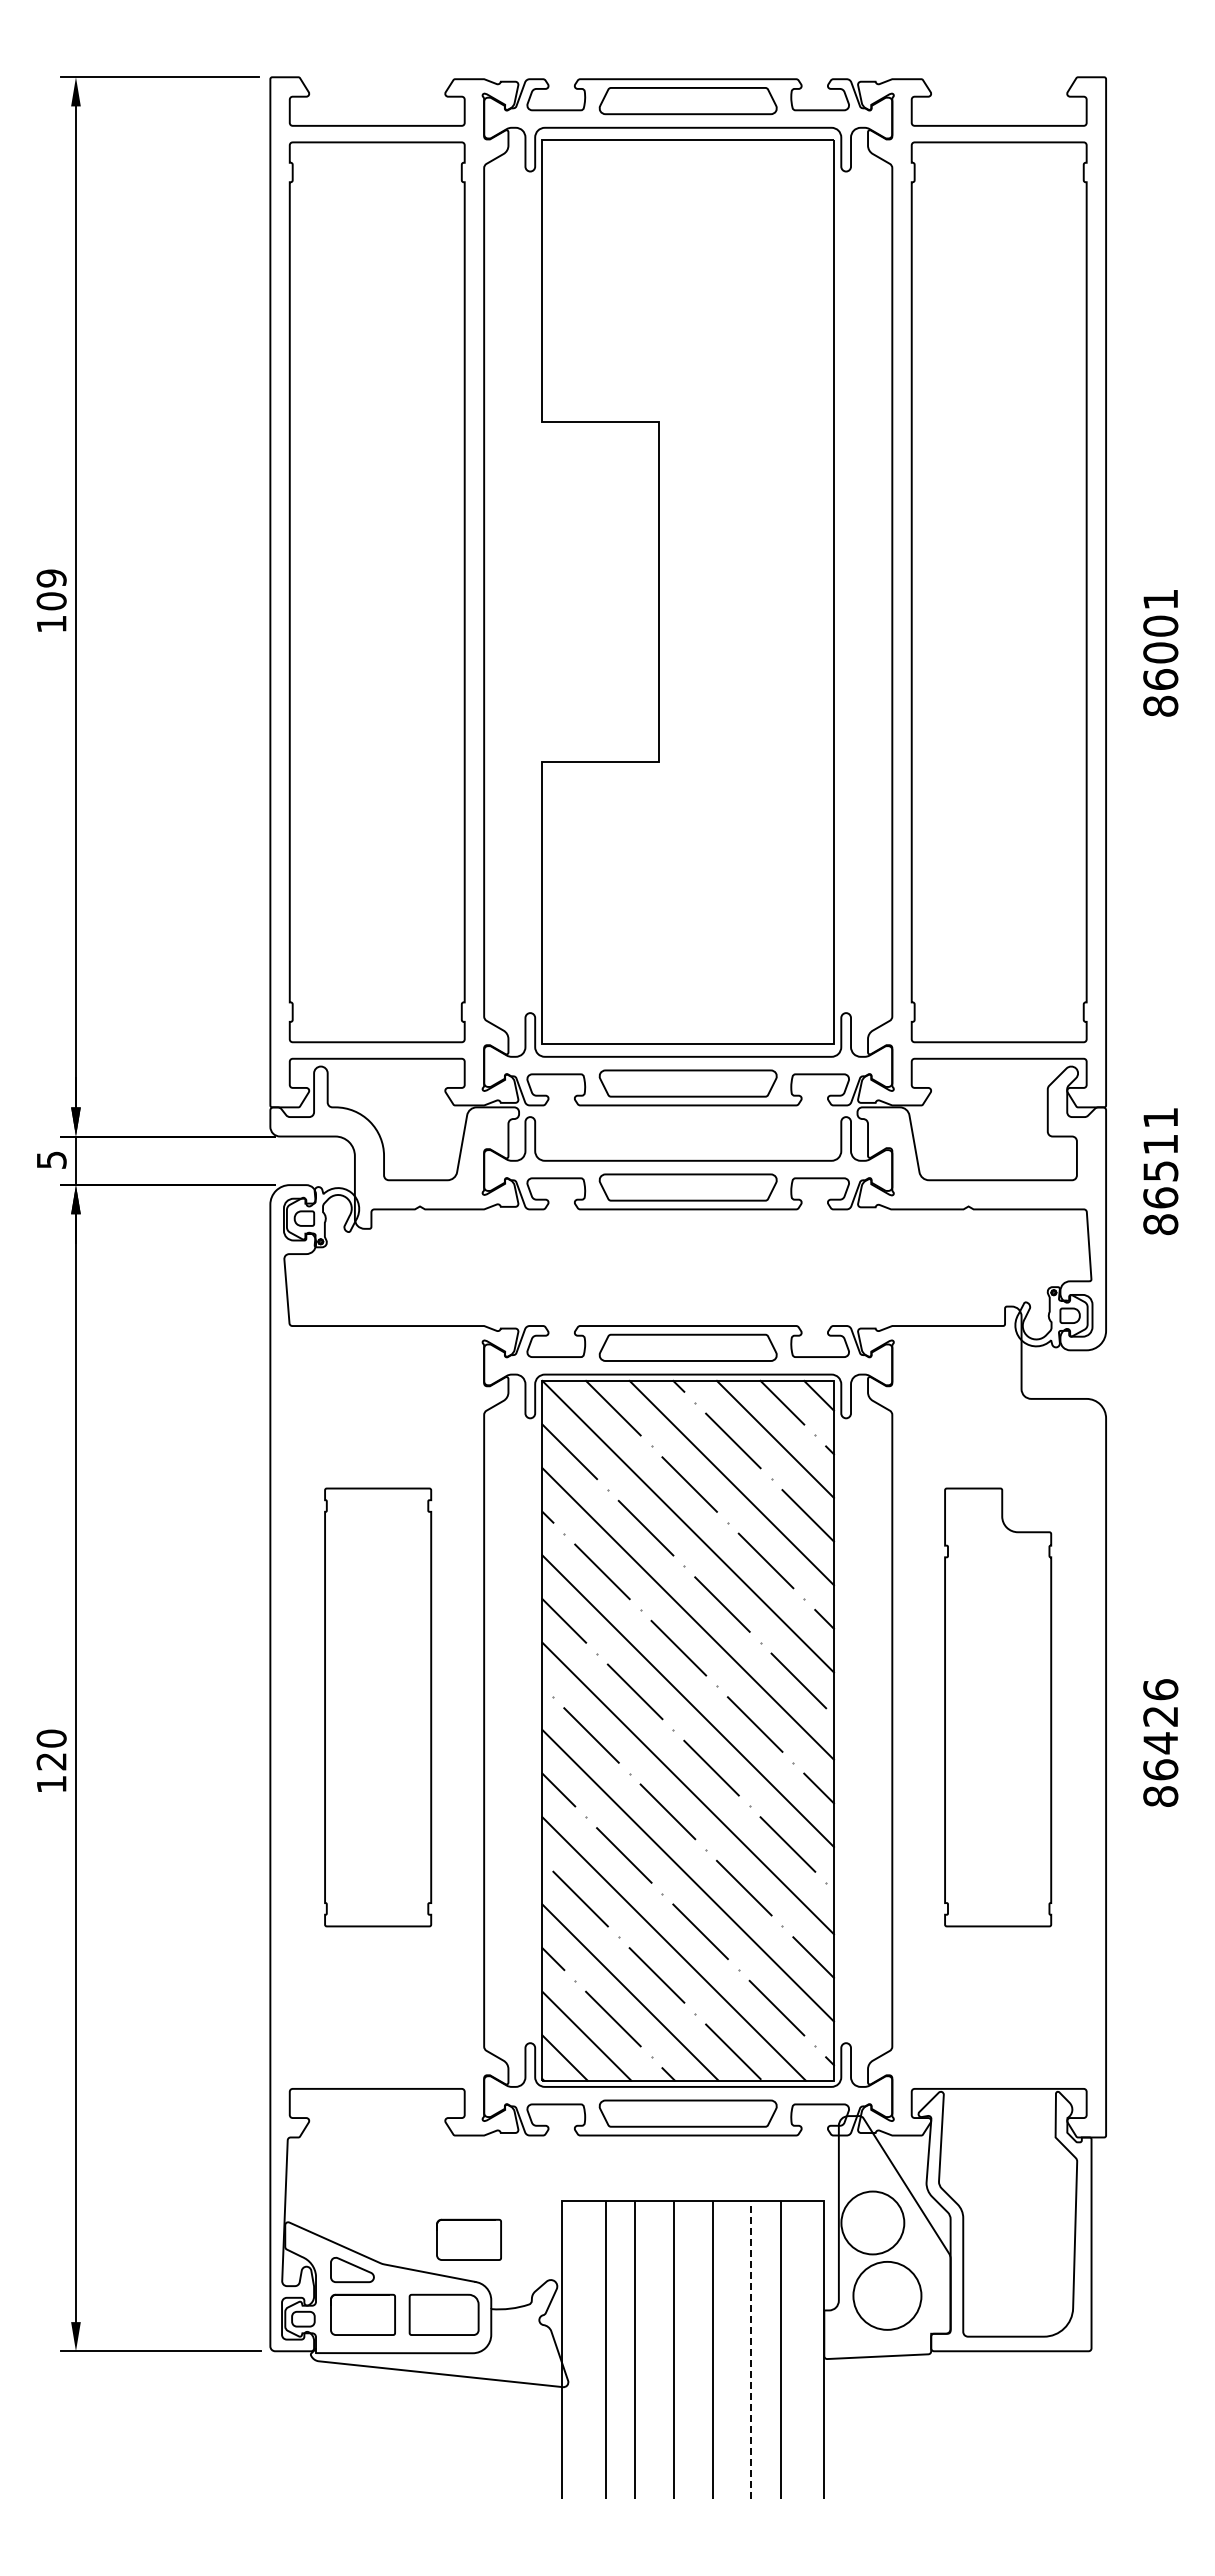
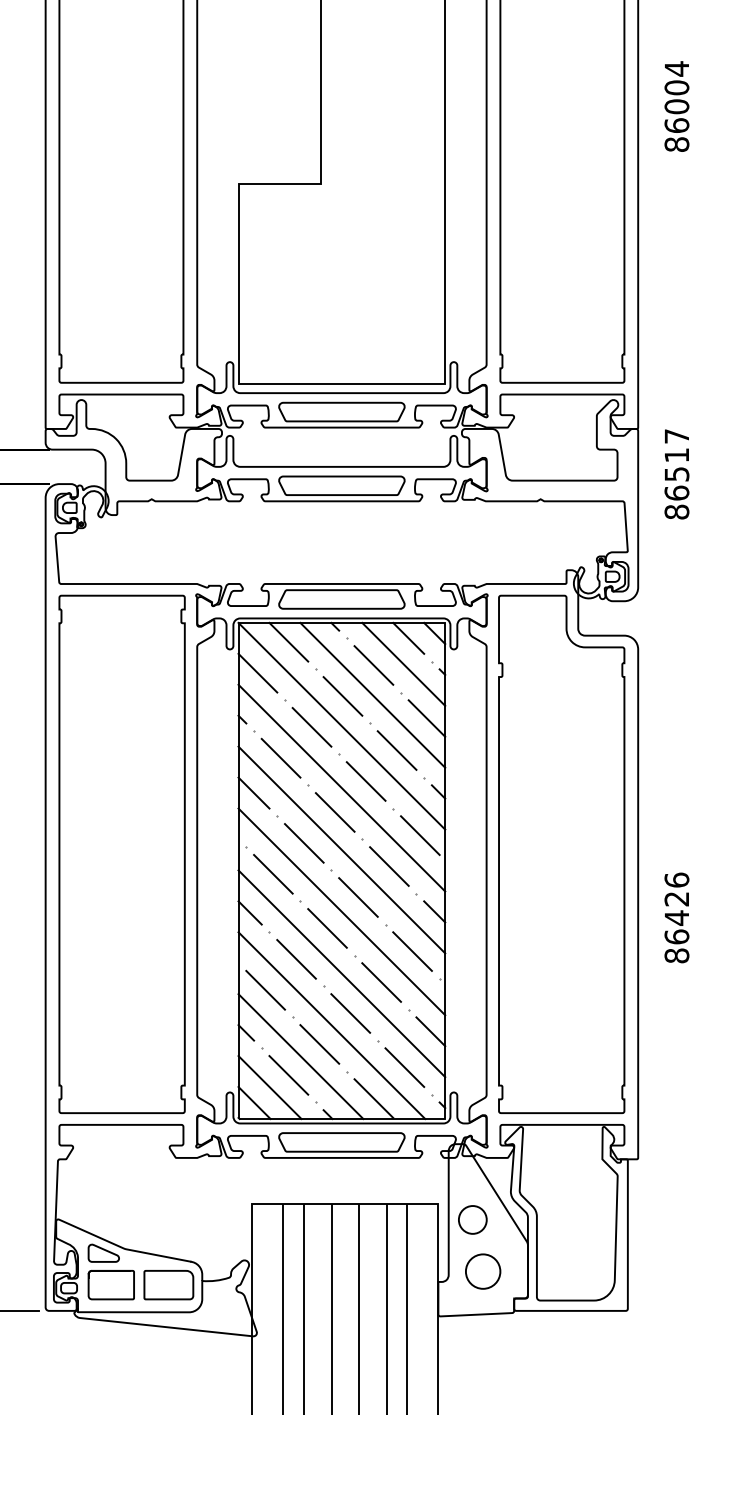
text: (1160, 599) -> (676, 68), 86001 -> 86004
text: (1160, 1117) -> (676, 436), 86511 -> 86517
part: (377, 1707) -> (121, 854), size x1.67
part: (997, 1707) -> (561, 854), size x1.67
text: (1160, 1742) -> (676, 917), moved
circle: (872, 2222) -> (472, 1219), size x0.62
part: (468, 2239) -> (186, 1231), removed
circle: (887, 2295) -> (483, 1271), size x0.71
line: (751, 2349) -> (386, 1309), dashed -> solid

